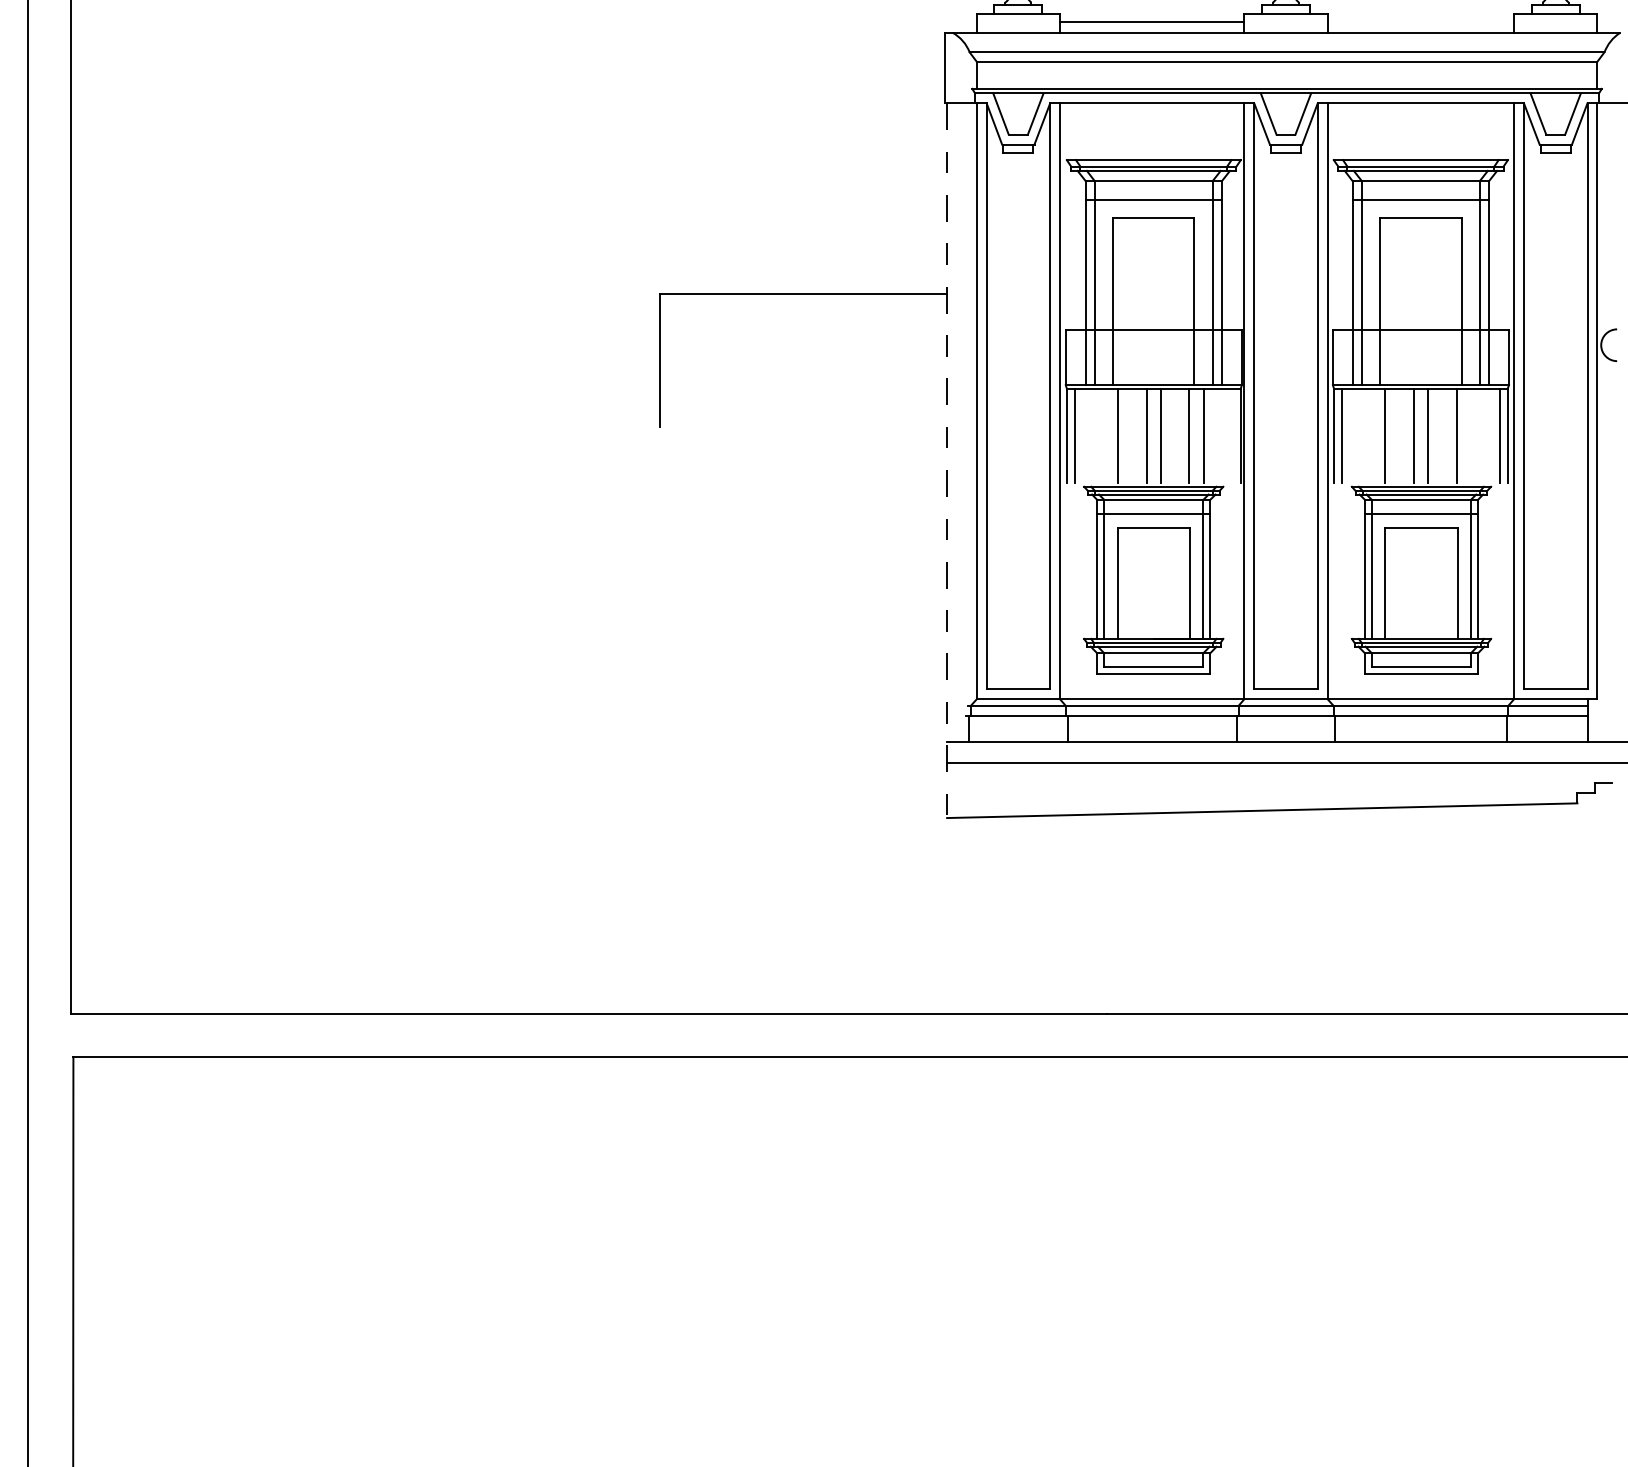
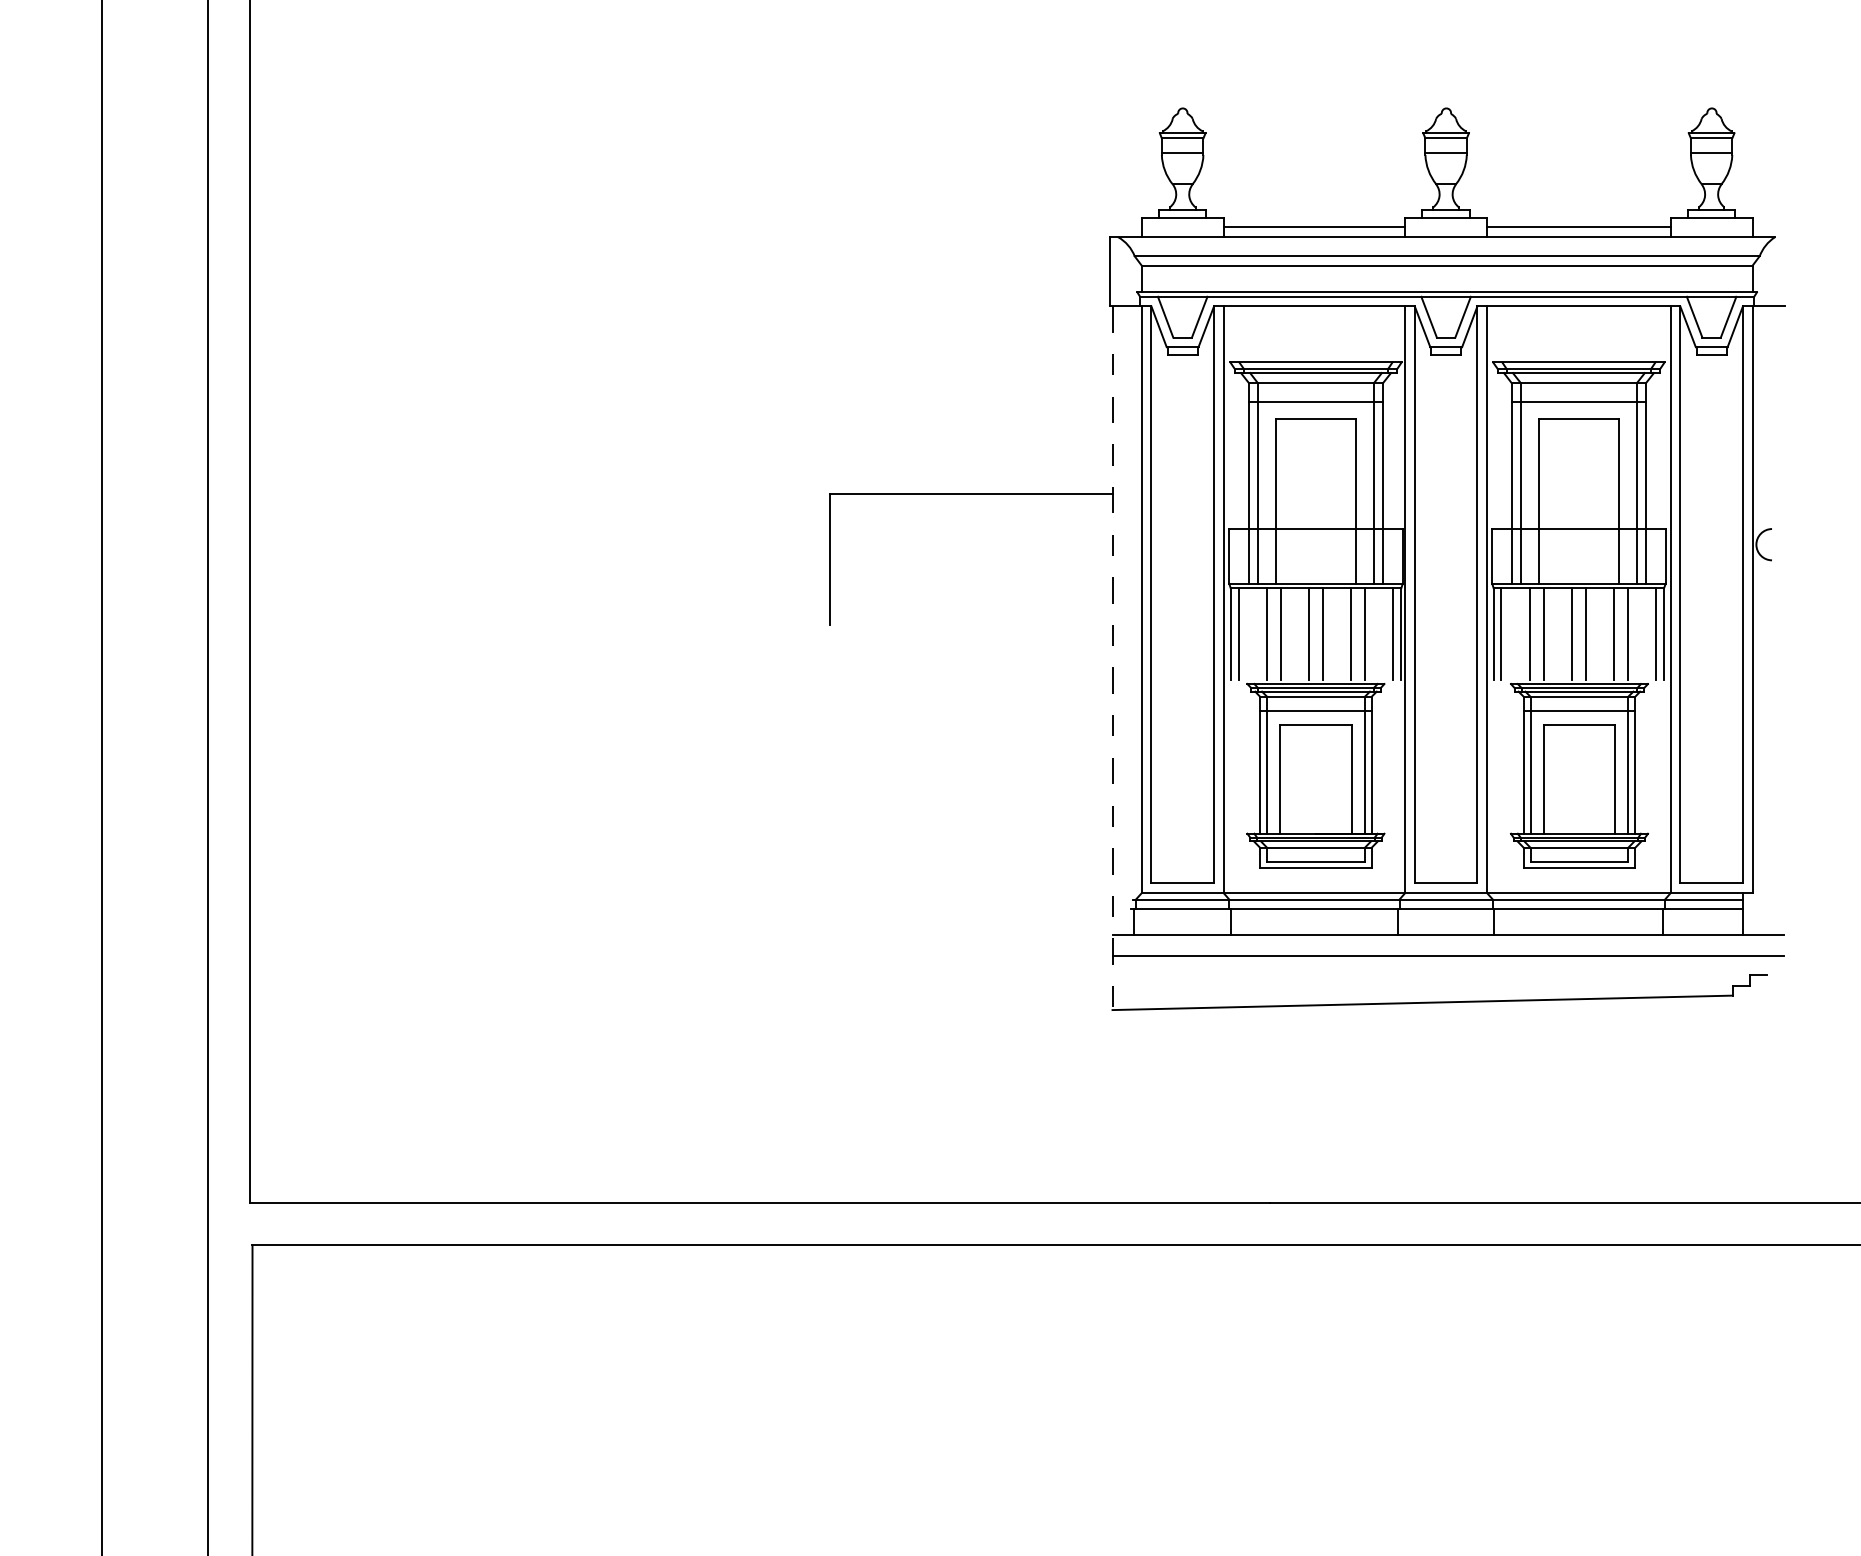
line: (1420, 22) -> (1578, 226), added
line: (1103, 436) -> (1266, 634), added
line: (1232, 436) -> (1393, 634), added
line: (1370, 436) -> (1529, 634), added
line: (1471, 436) -> (1628, 634), added

